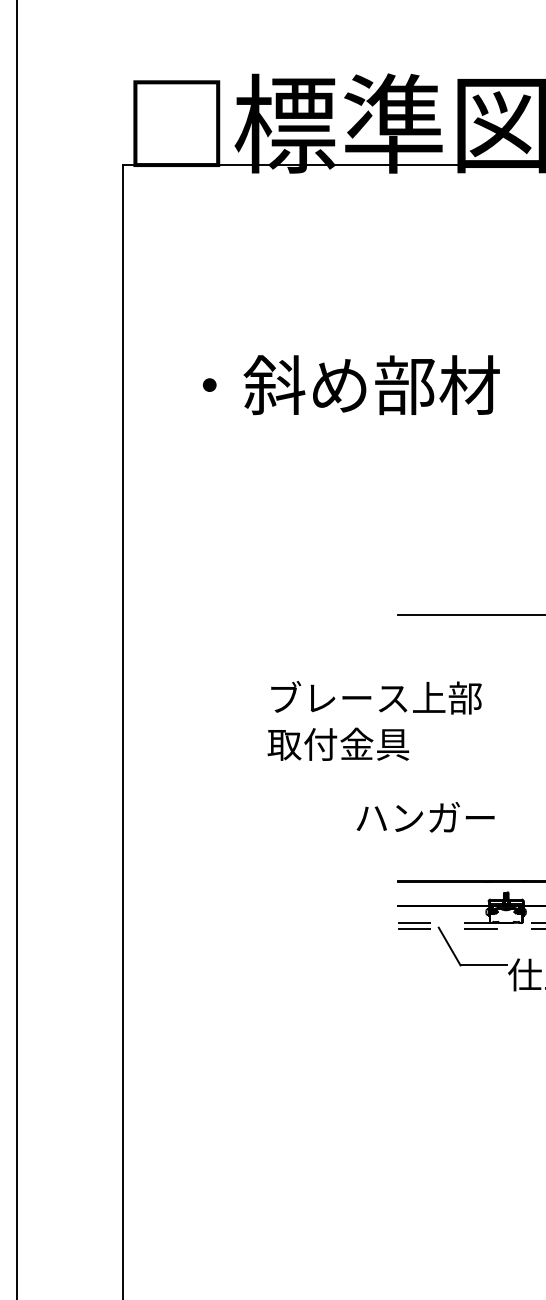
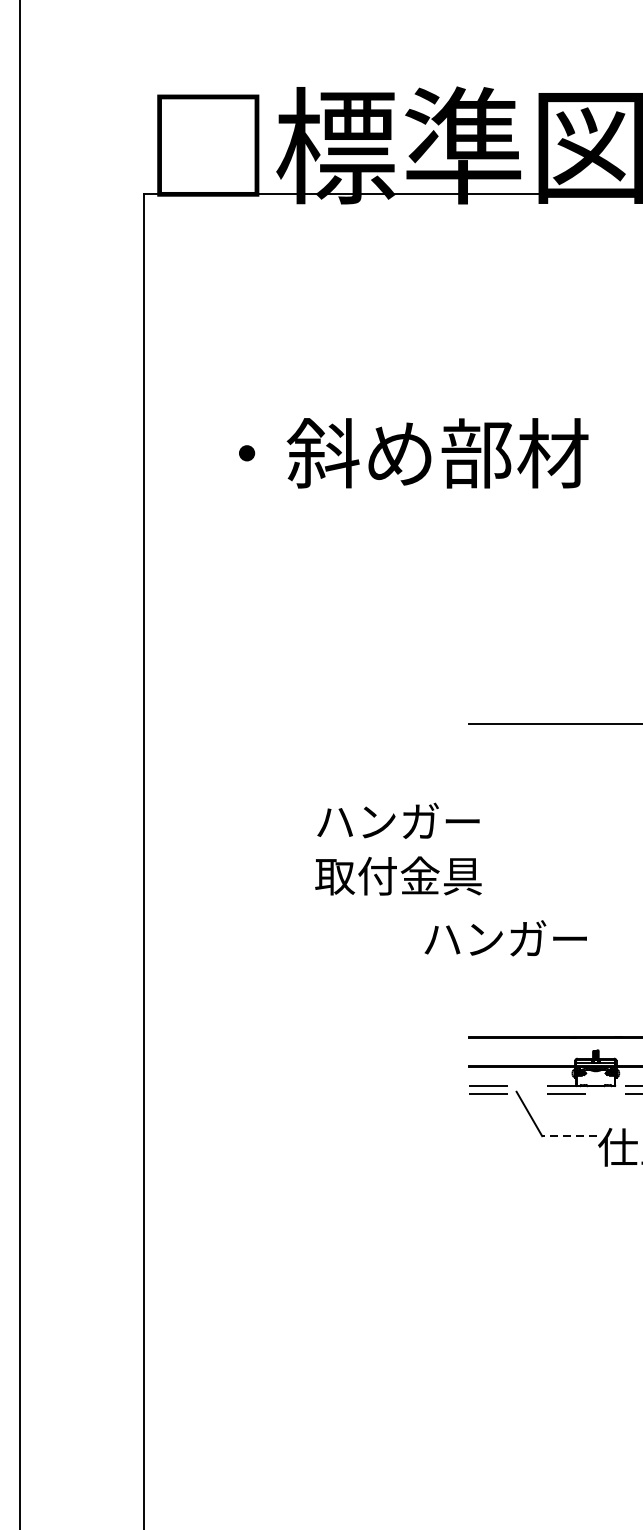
text: (375, 697) -> (442, 820), ブレース上部 -> ハンガー
text: (425, 817) -> (505, 938), moved
line: (483, 965) -> (569, 1136), solid -> dashed

